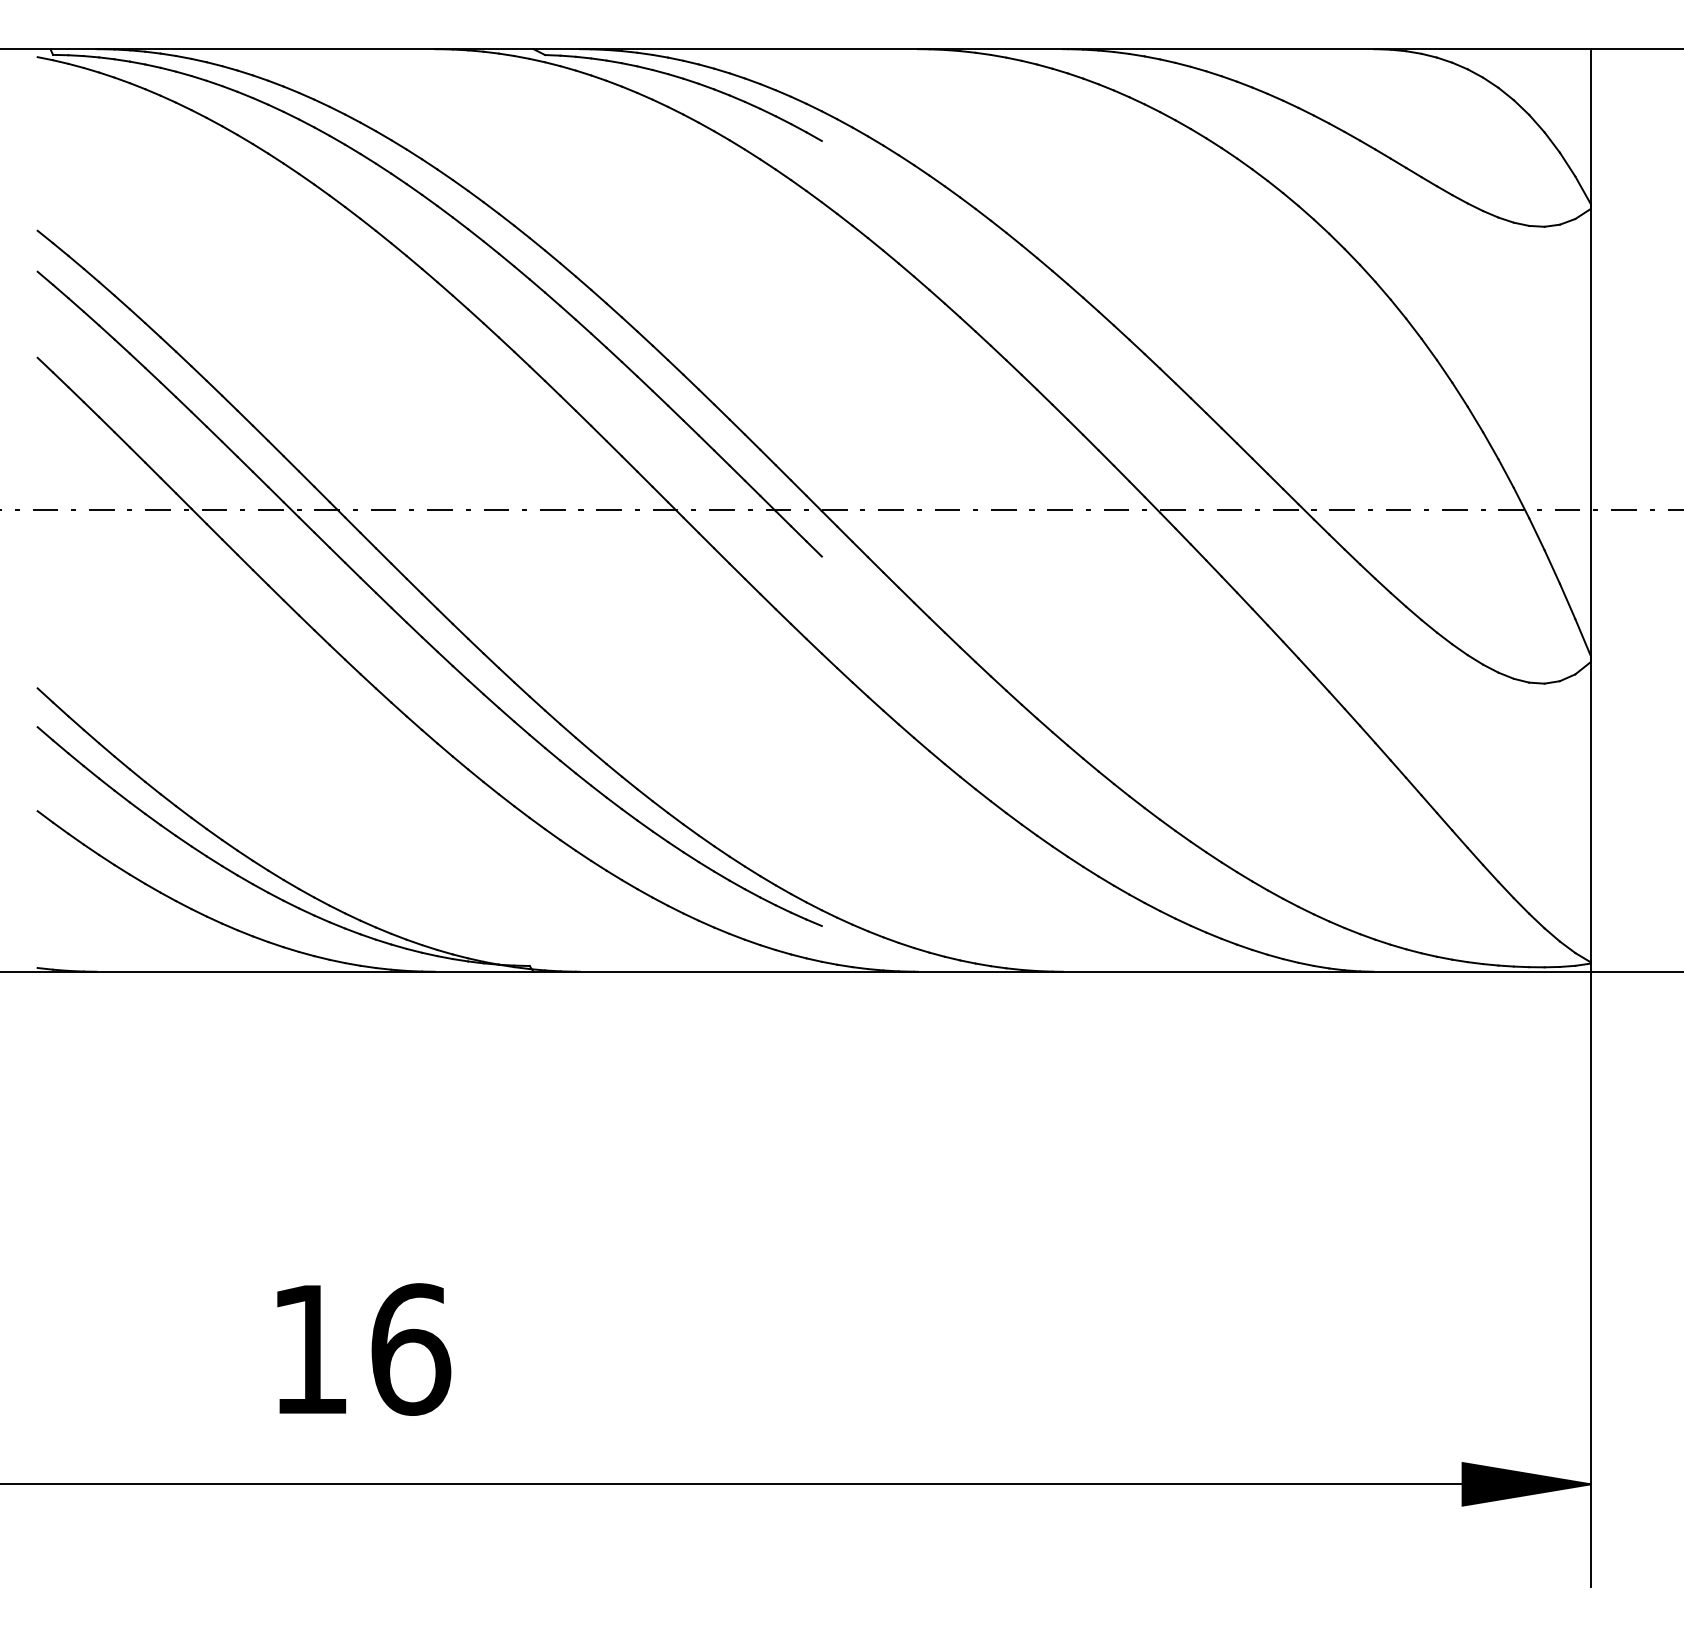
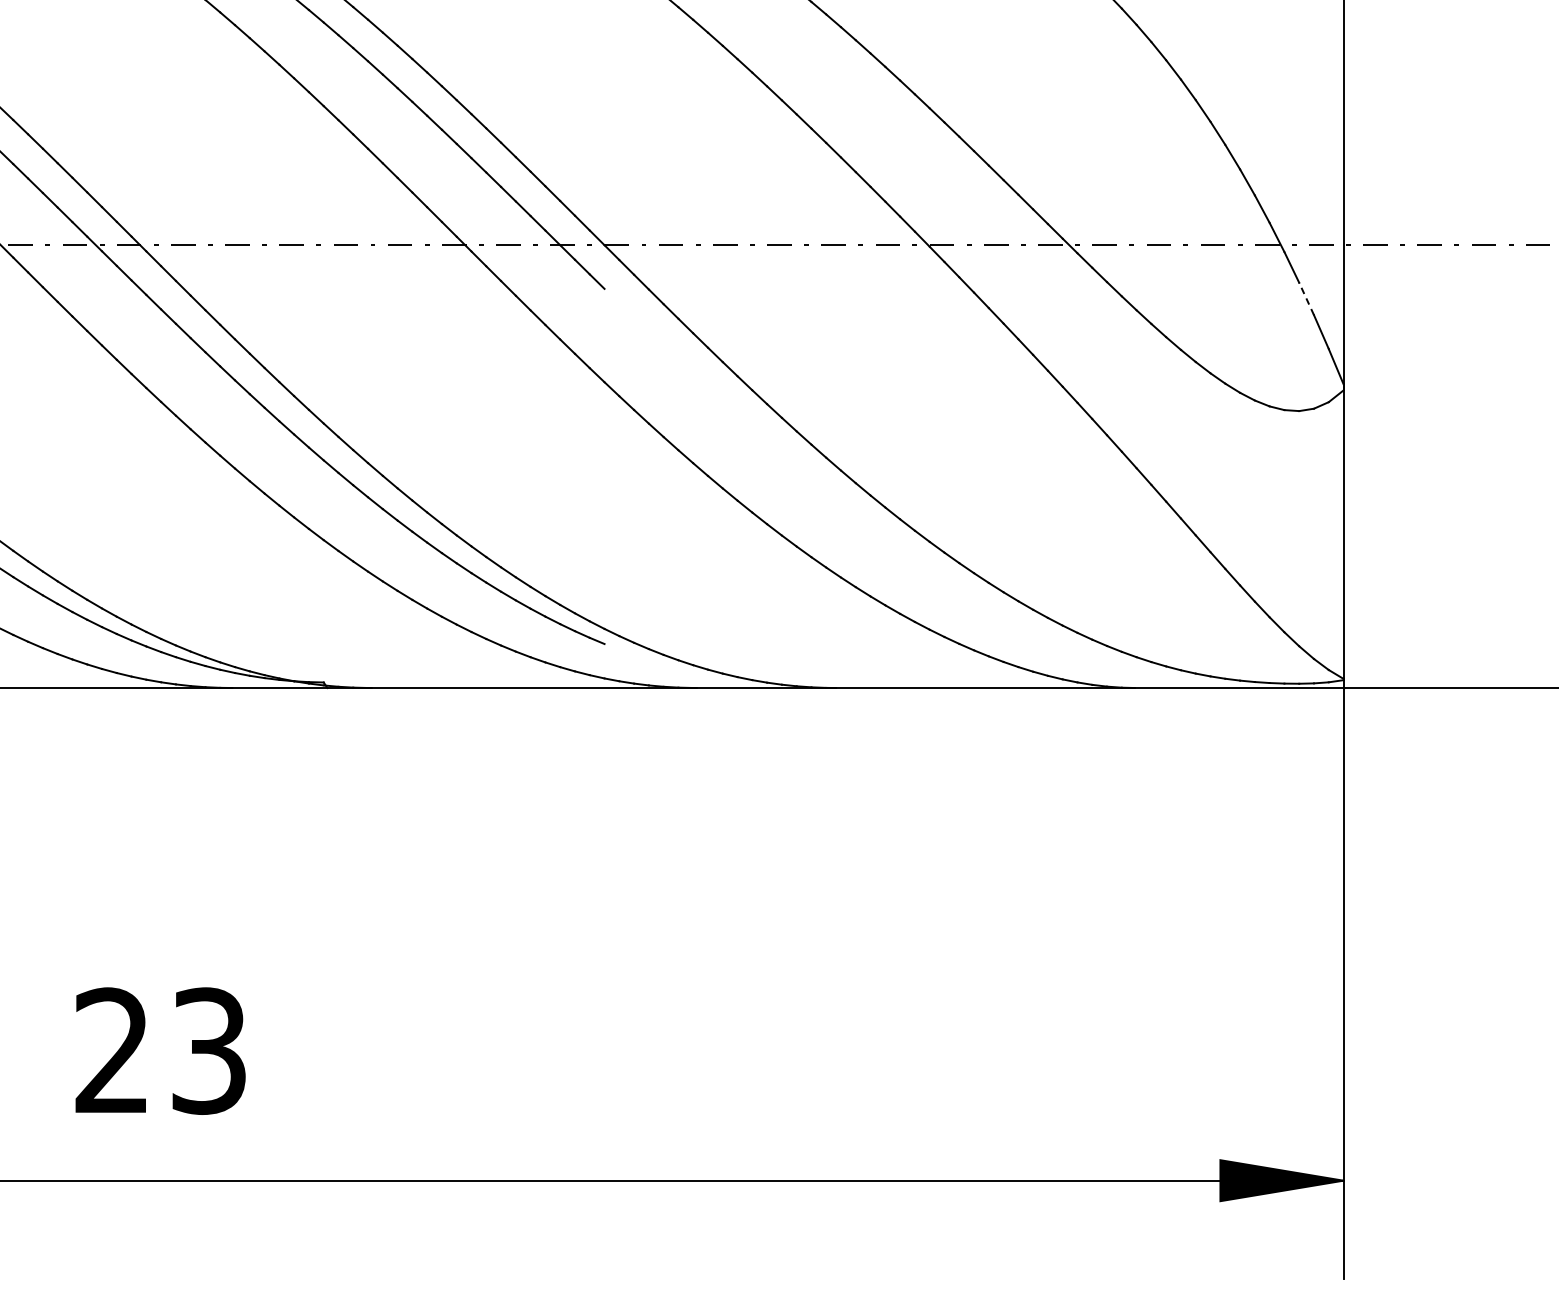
line: (1552, 566) -> (1306, 298), solid -> dashed
text: (361, 1349) -> (162, 1051), 16 -> 23

